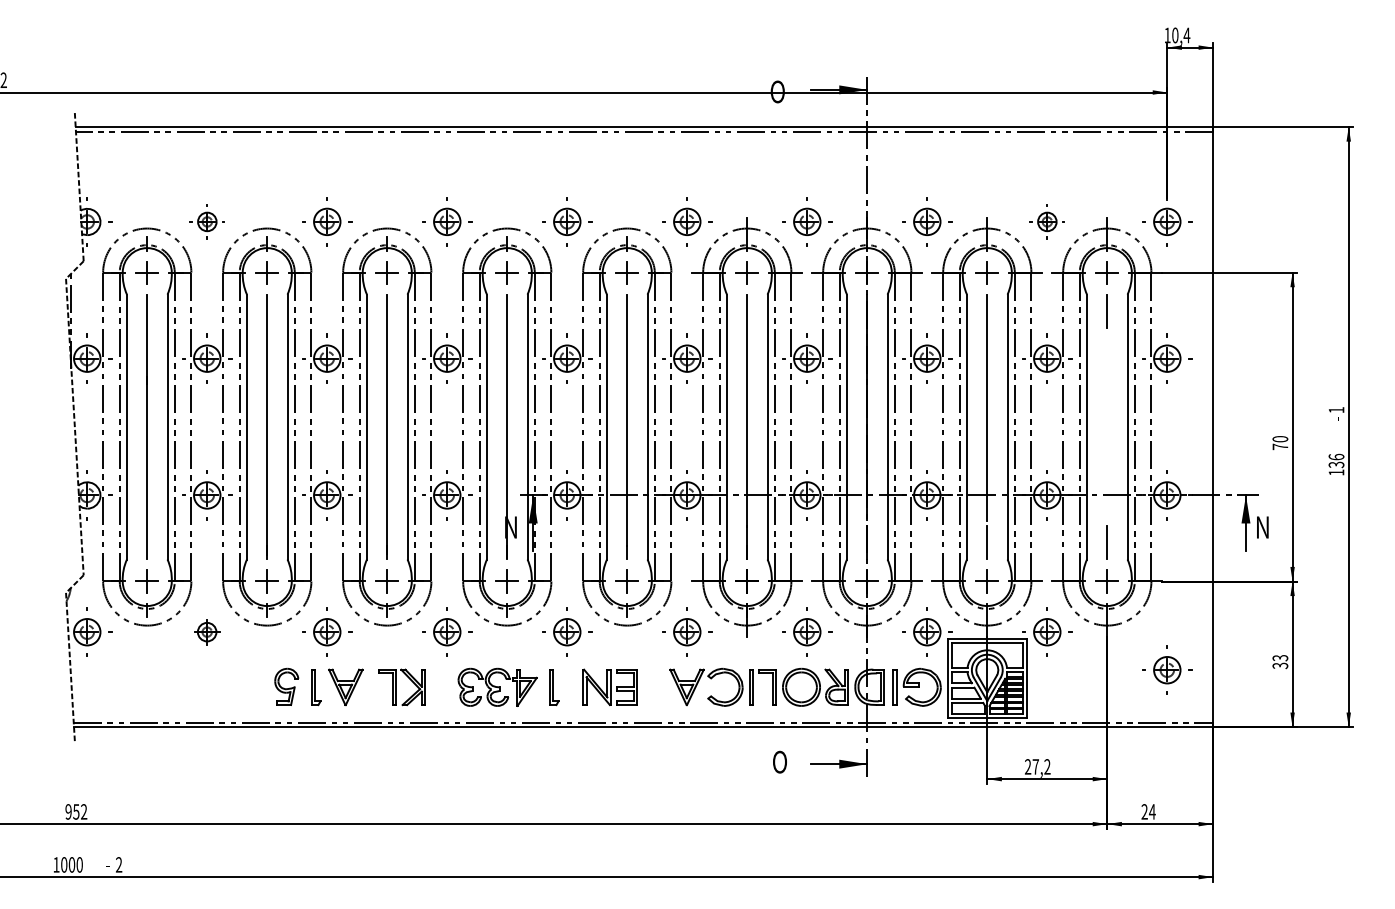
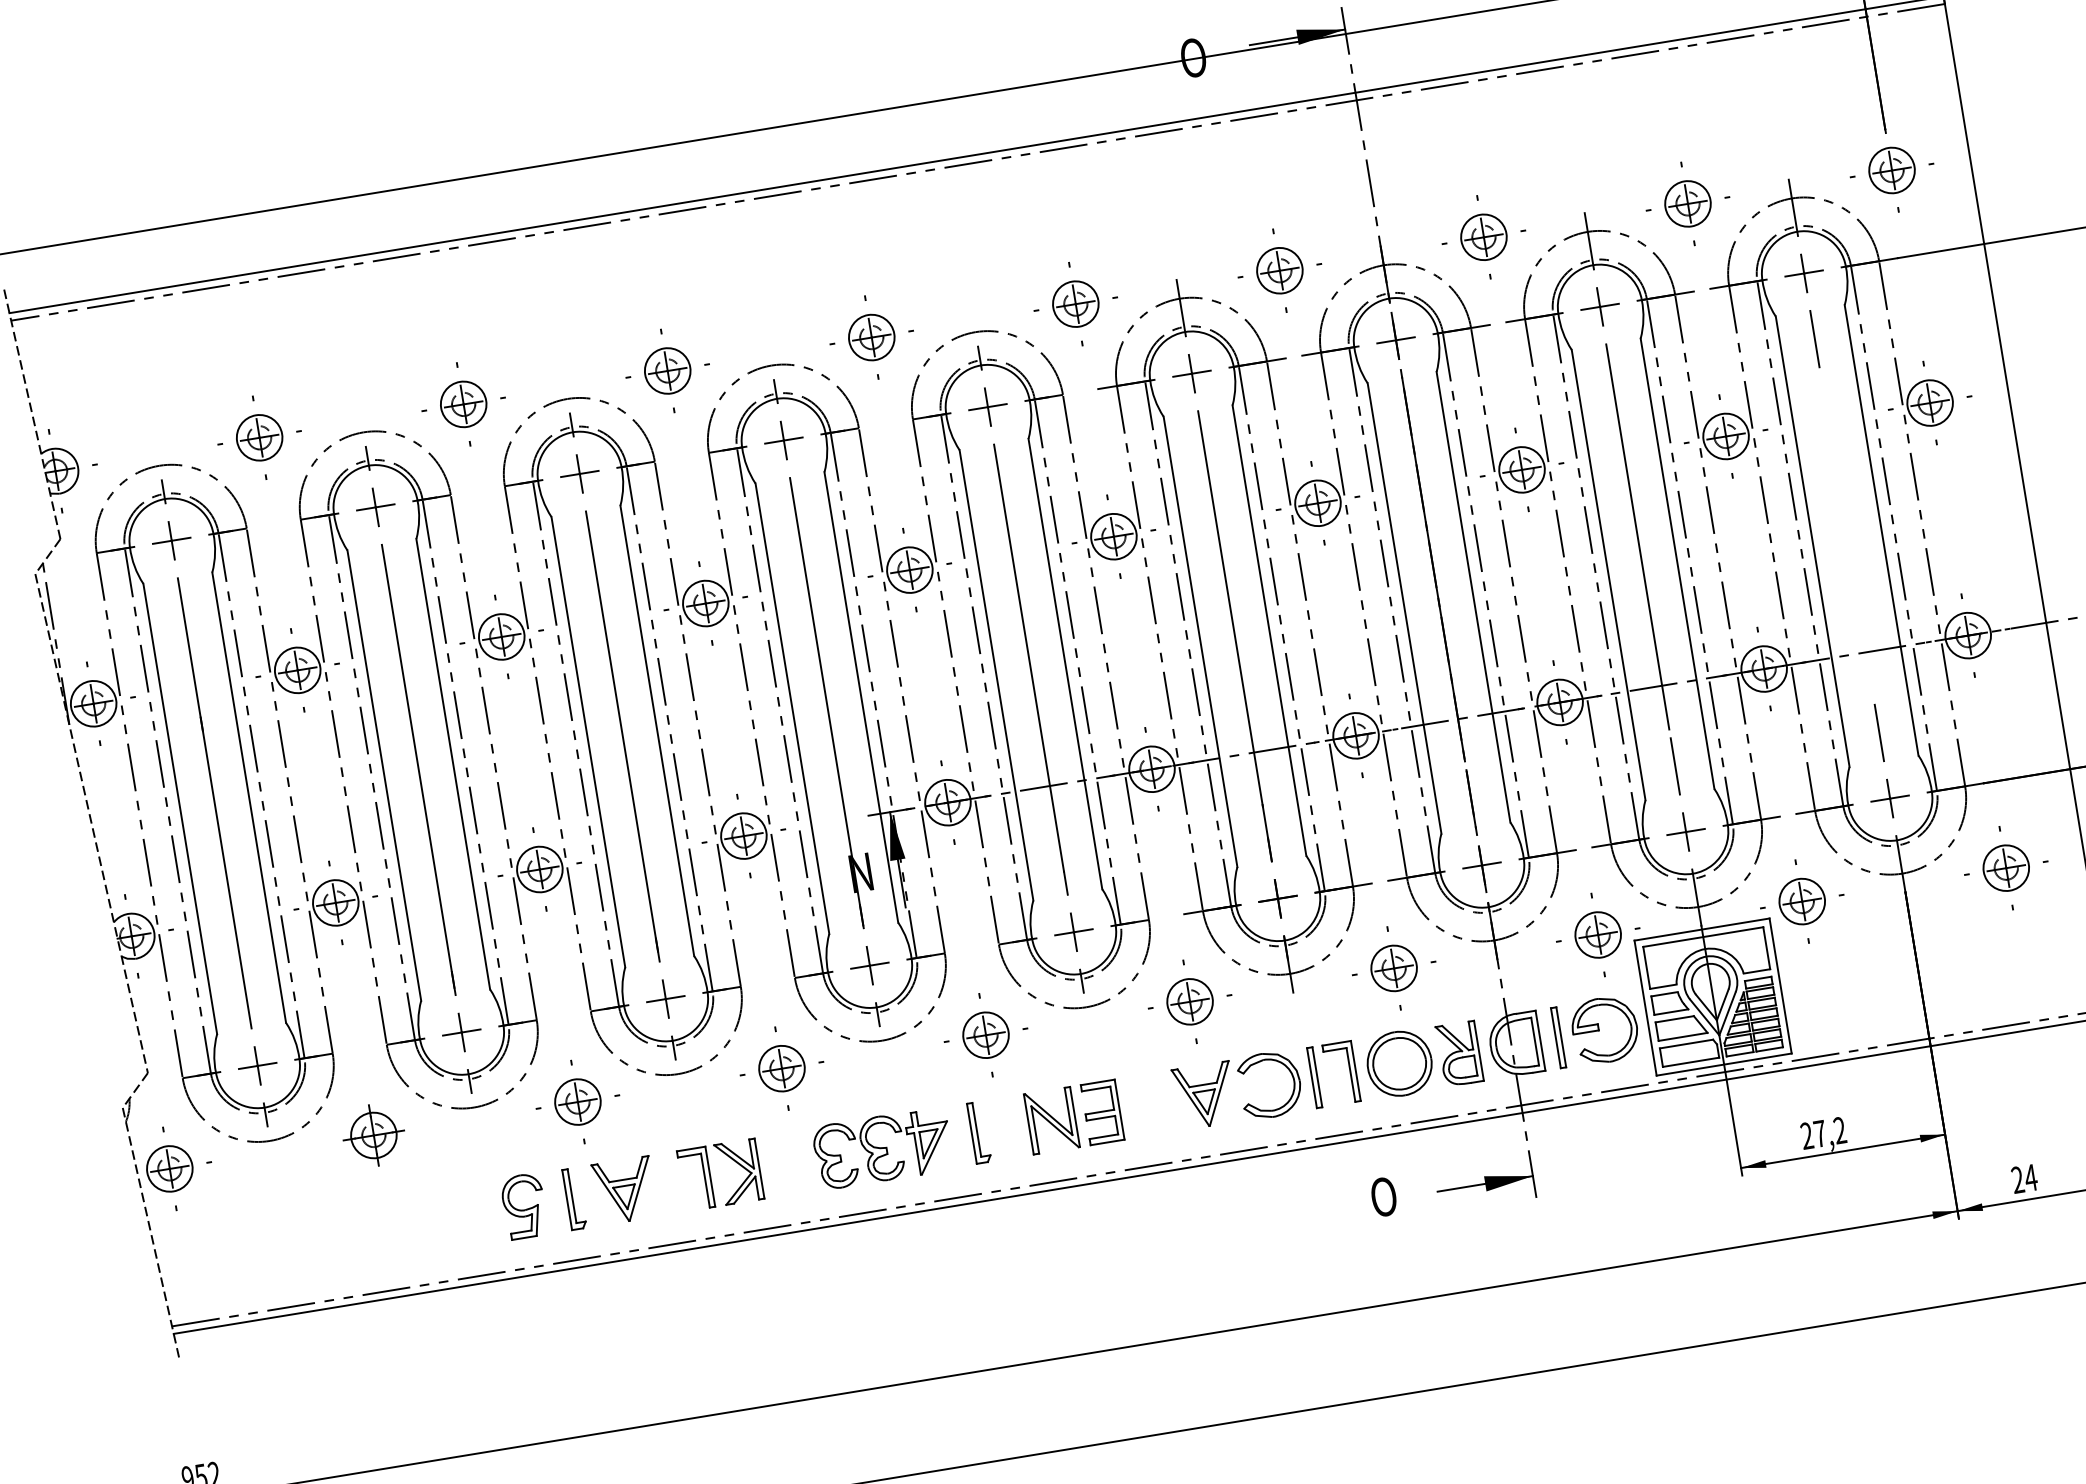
part: (207, 221) -> (259, 437), size x1.43
part: (1047, 221) -> (1688, 203), size x1.43
part: (206, 631) -> (372, 1134), size x1.43
part: (1167, 669) -> (2006, 866), moved

